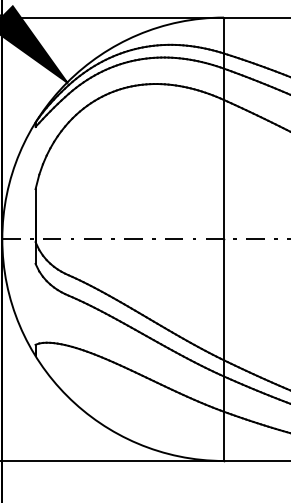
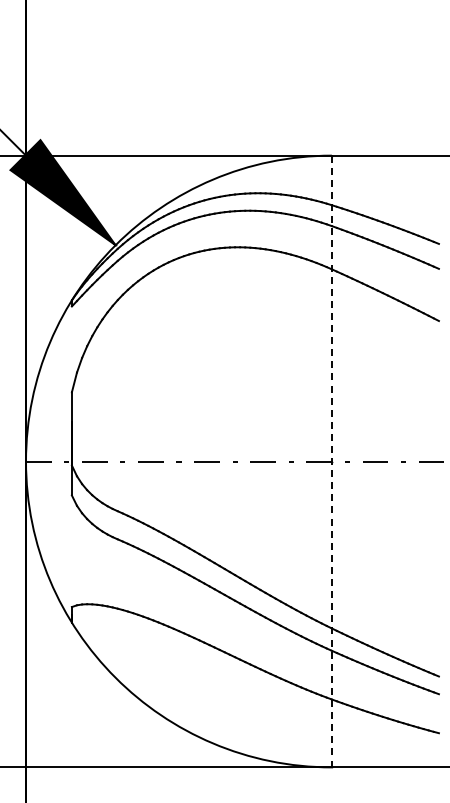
line: (223, 239) -> (331, 461), solid -> dashed

